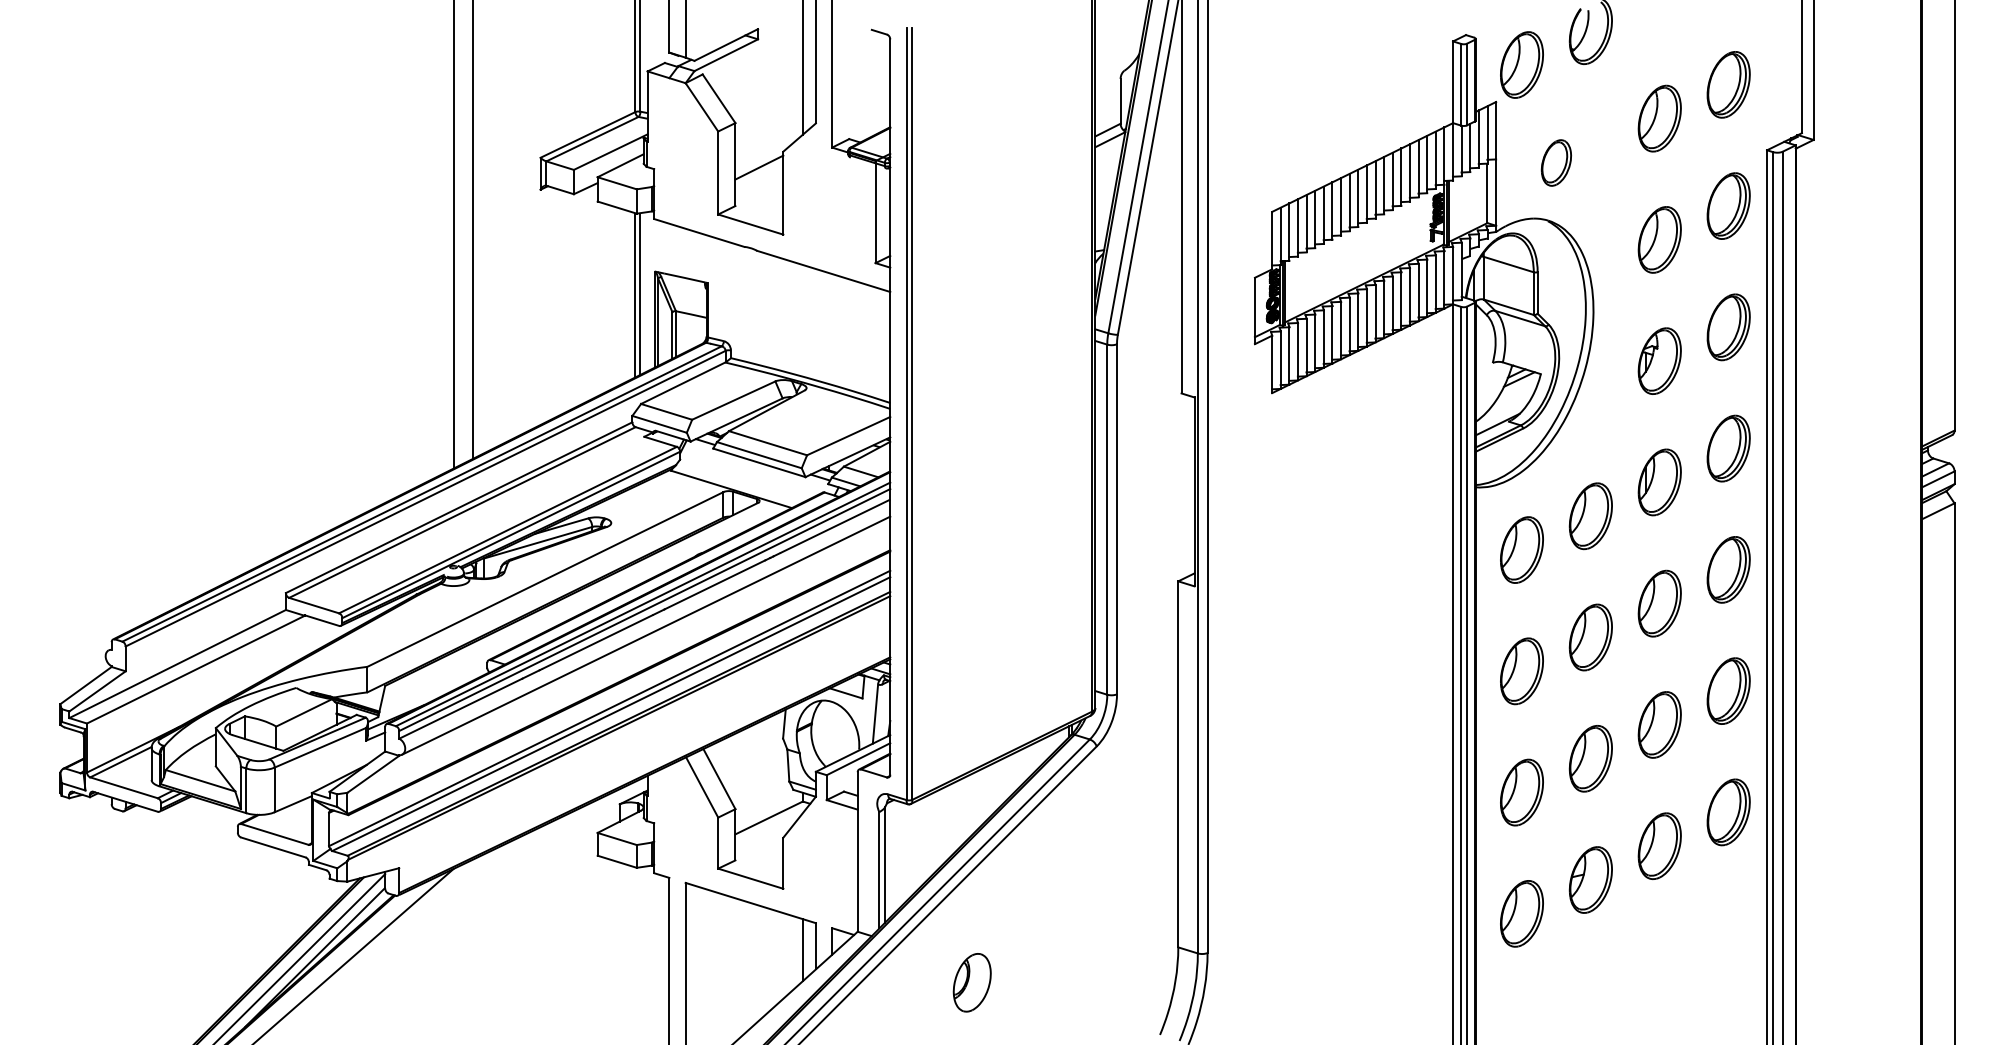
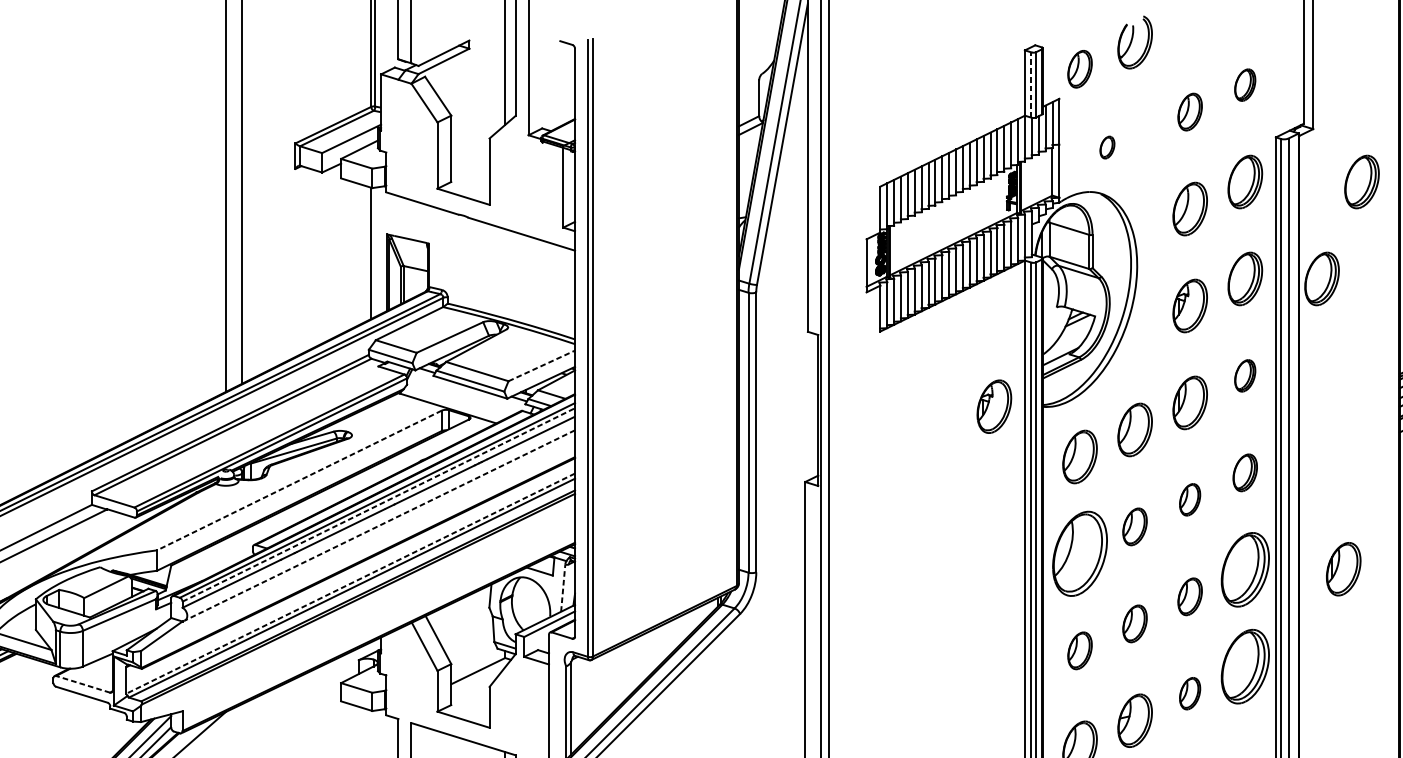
part: (1521, 64) -> (1079, 68), size x0.7
line: (1461, 84) -> (1031, 84), solid -> dashed
part: (1728, 84) -> (1245, 84), size x0.6
part: (1659, 118) -> (1189, 112), size x0.7
part: (1555, 162) -> (1106, 147), size x0.6
line: (759, 167) -> (470, 151), removed
part: (1874, 205) -> (1361, 181), added
line: (640, 293) -> (375, 251), removed
part: (1824, 327) -> (1321, 279), added
line: (848, 436) -> (541, 366), solid -> dashed
part: (1728, 448) -> (1245, 375), size x0.6
part: (1414, 486) -> (994, 406), added
part: (1728, 569) -> (1245, 472), size x0.7
line: (545, 579) -> (299, 480), solid -> dashed
part: (1659, 603) -> (1189, 499), size x0.6
line: (644, 610) -> (378, 505), solid -> dashed
line: (646, 635) -> (380, 525), solid -> dashed
part: (1590, 637) -> (1134, 526), size x0.7
part: (1521, 671) -> (1079, 554), size x1.6
part: (1728, 690) -> (1245, 569), size x1.4
part: (1851, 690) -> (1343, 569), added
line: (609, 708) -> (350, 583), solid -> dashed
line: (875, 714) -> (563, 588), solid -> dashed
part: (1659, 724) -> (1189, 596), size x0.7
part: (1590, 758) -> (1134, 623), size x0.7
part: (1521, 792) -> (1079, 650), size x0.7
part: (1728, 812) -> (1245, 666), size x1.4
line: (274, 834) -> (82, 684), solid -> dashed
part: (1659, 845) -> (1189, 693), size x0.6

